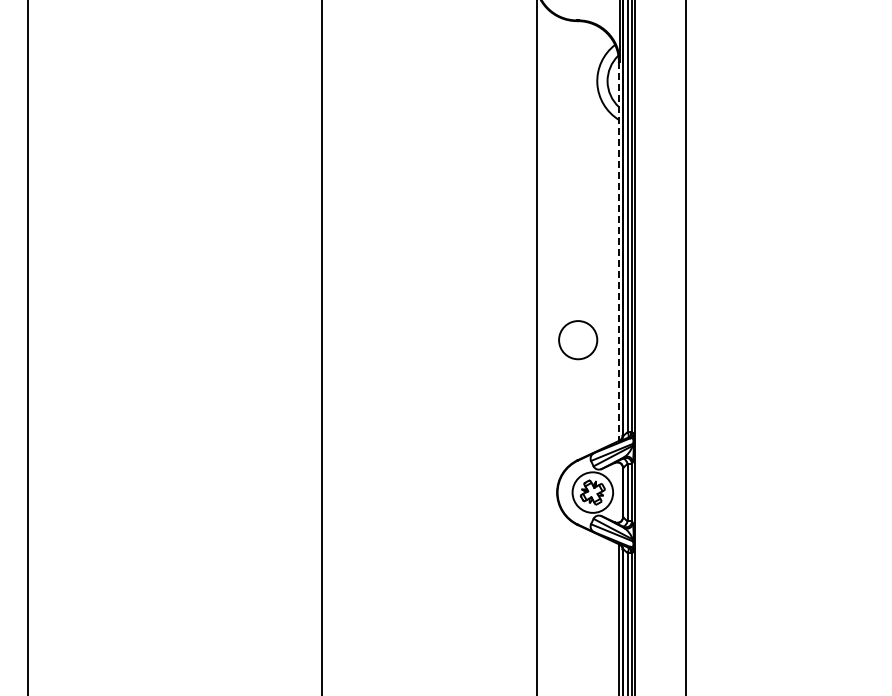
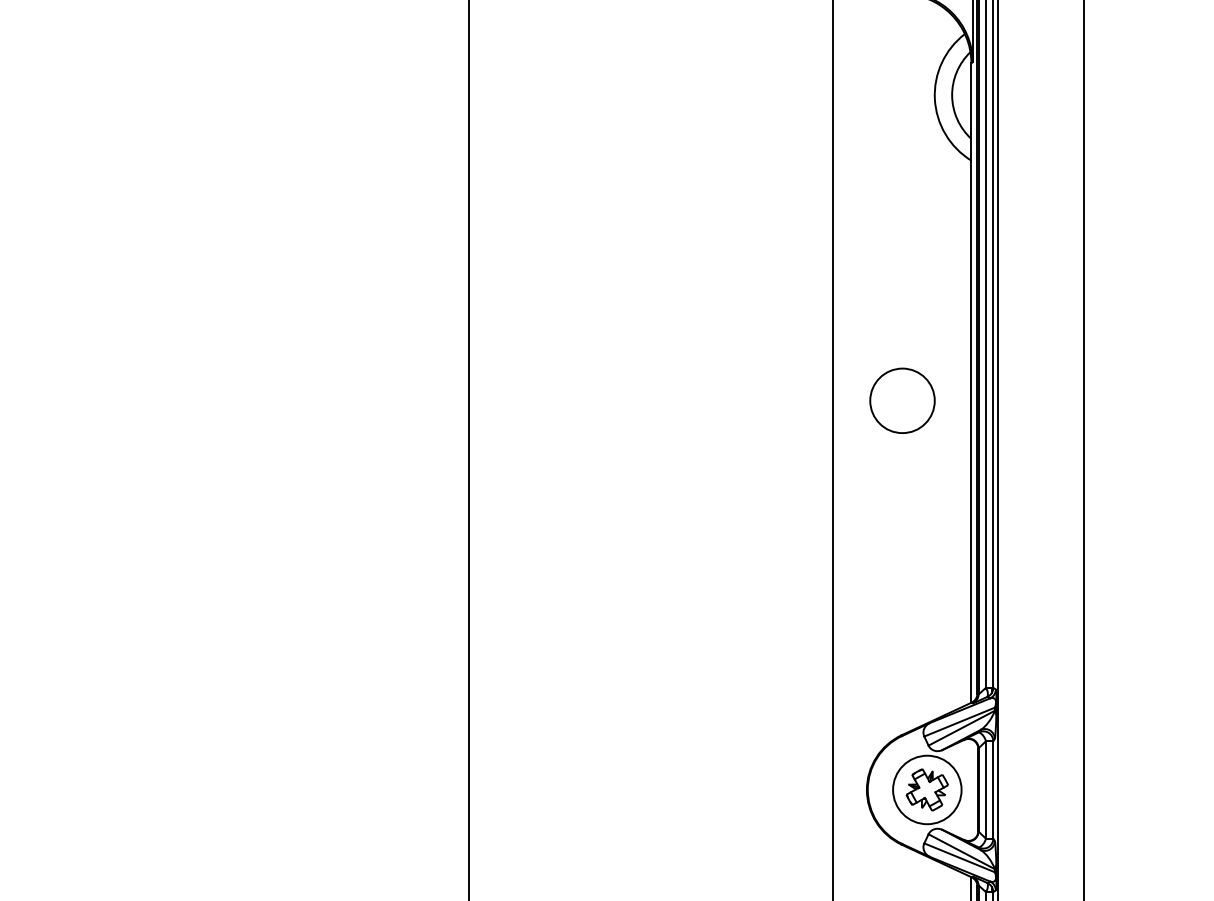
line: (618, 252) -> (970, 384), dashed -> solid
circle: (578, 340) -> (903, 401), moved

